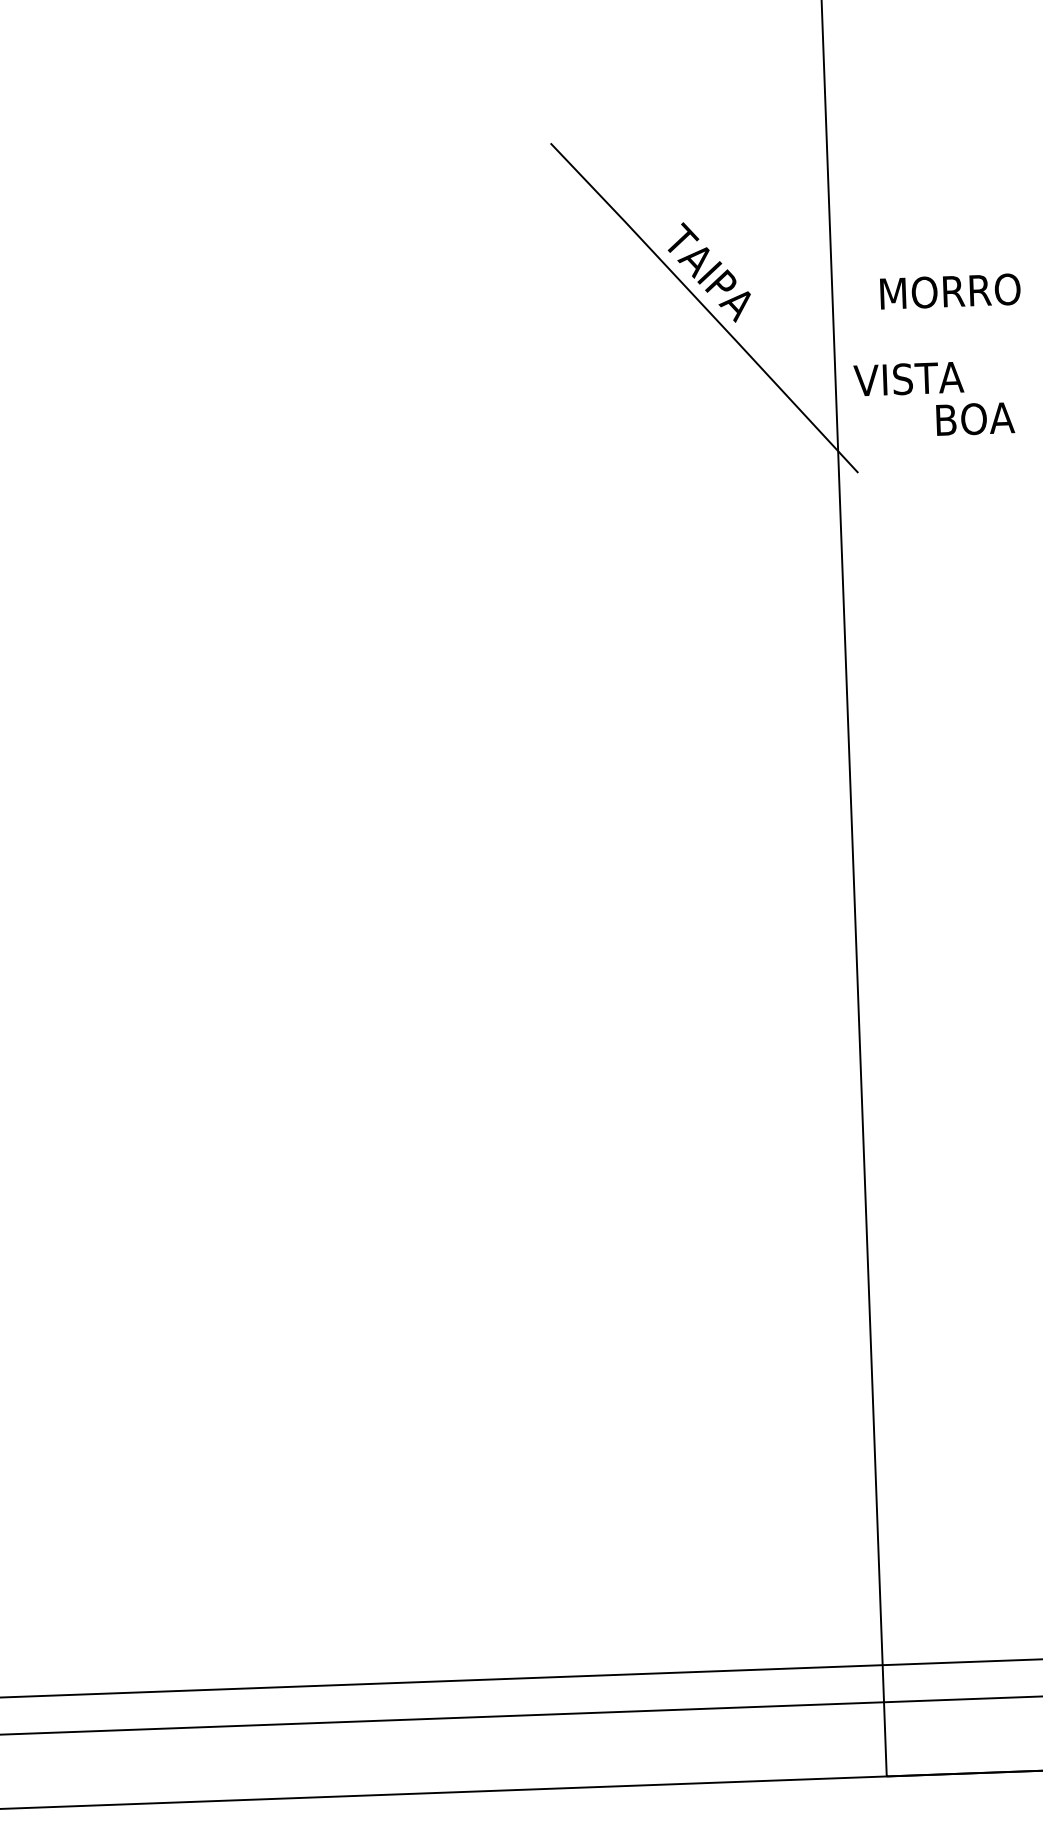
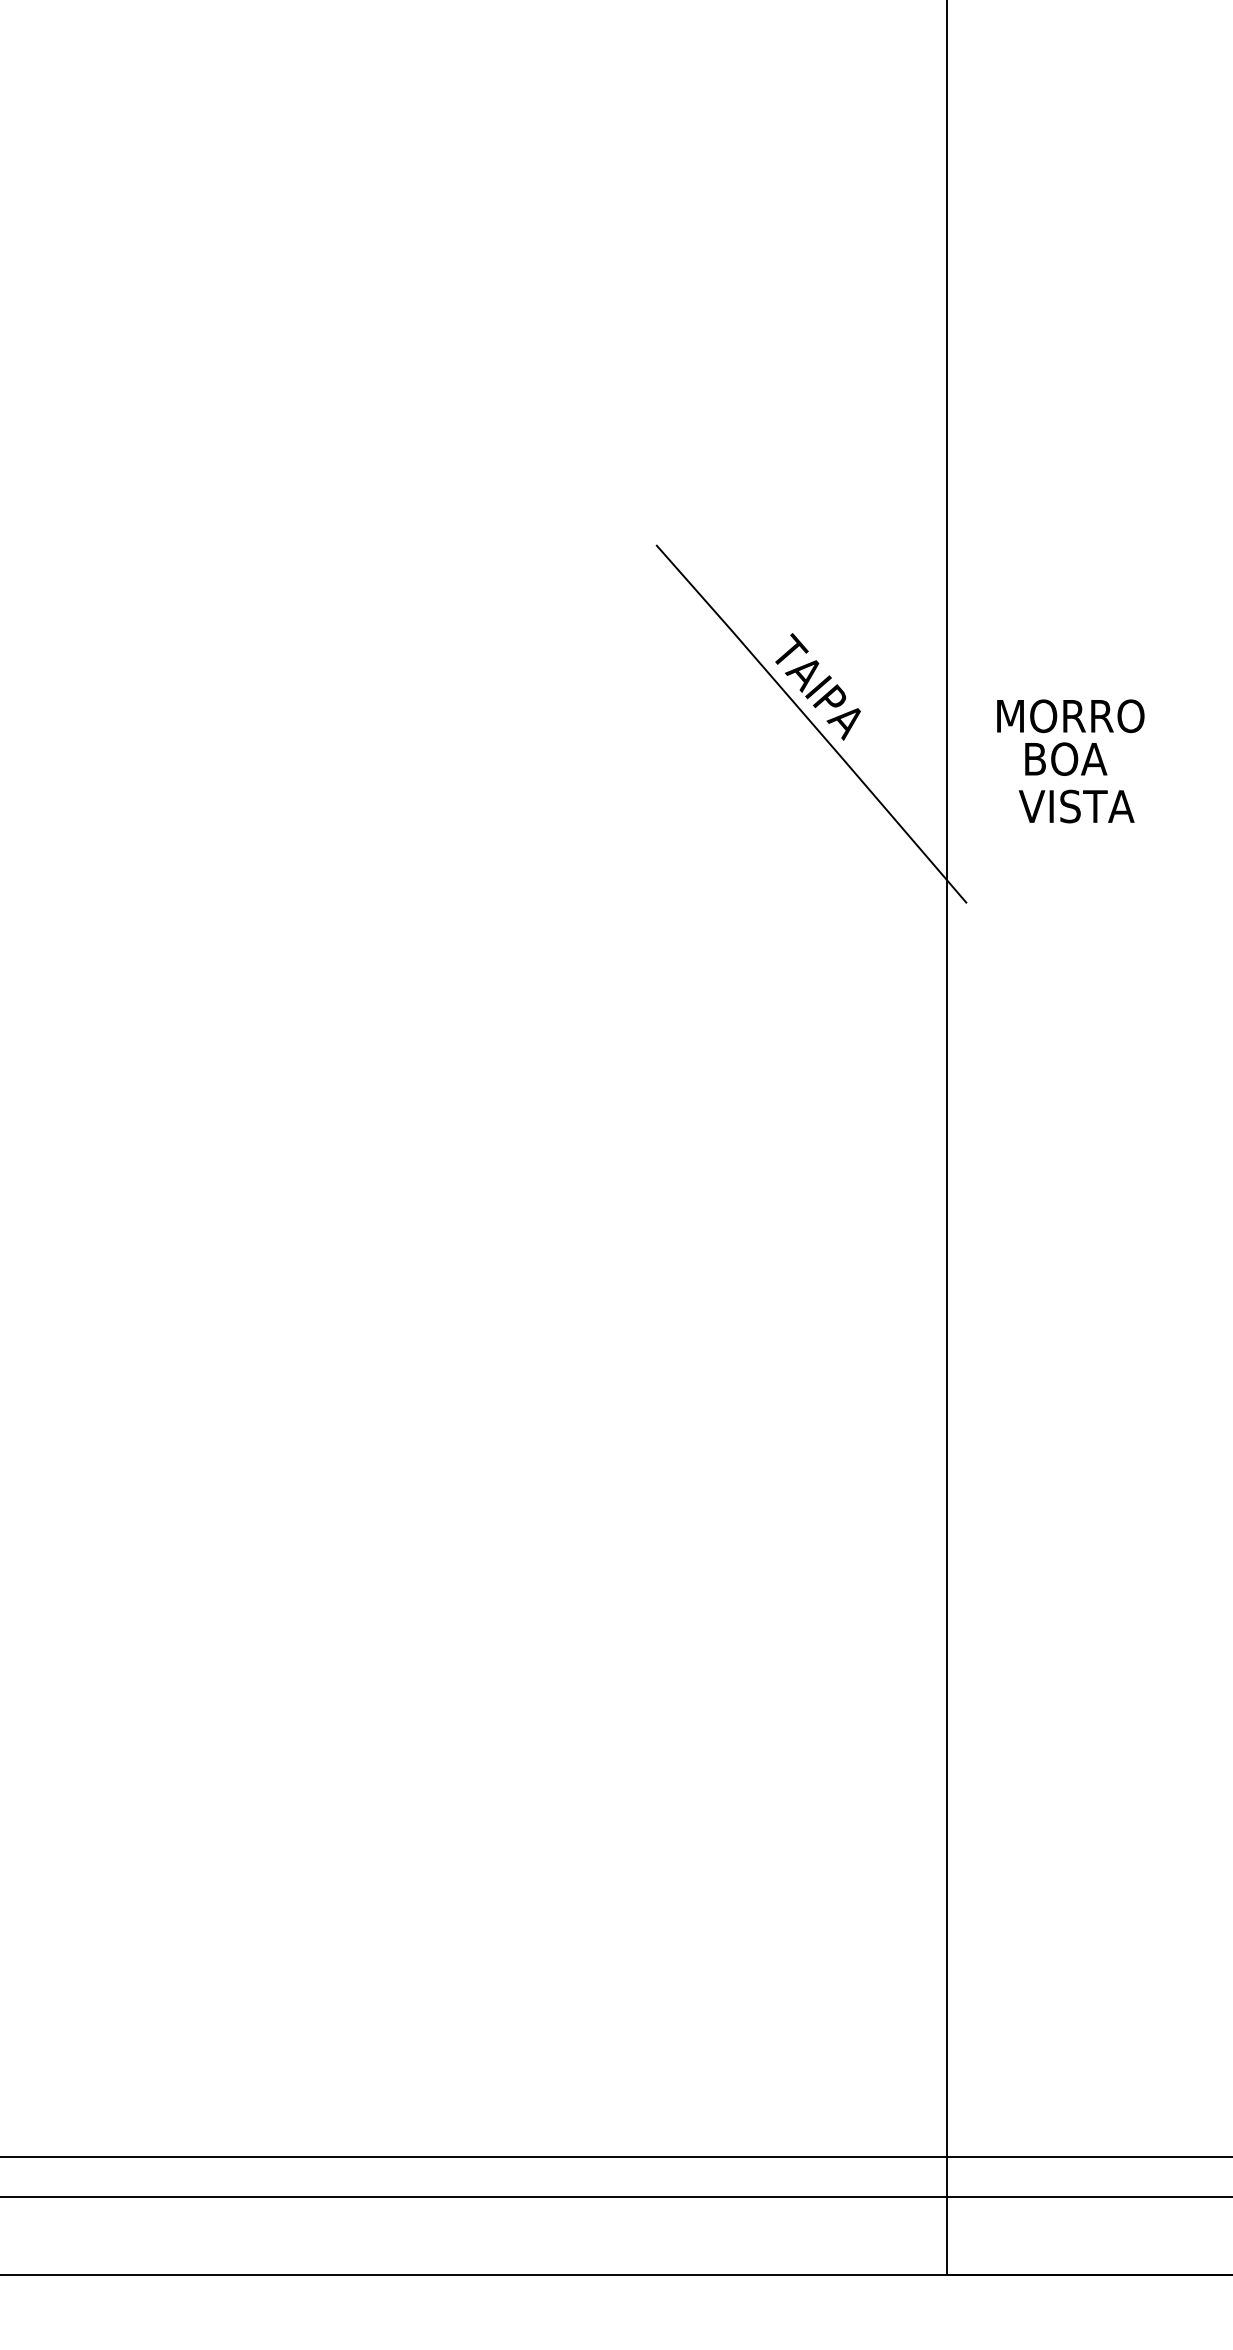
text: (908, 378) -> (1076, 806), moved
text: (975, 418) -> (1066, 758), moved

